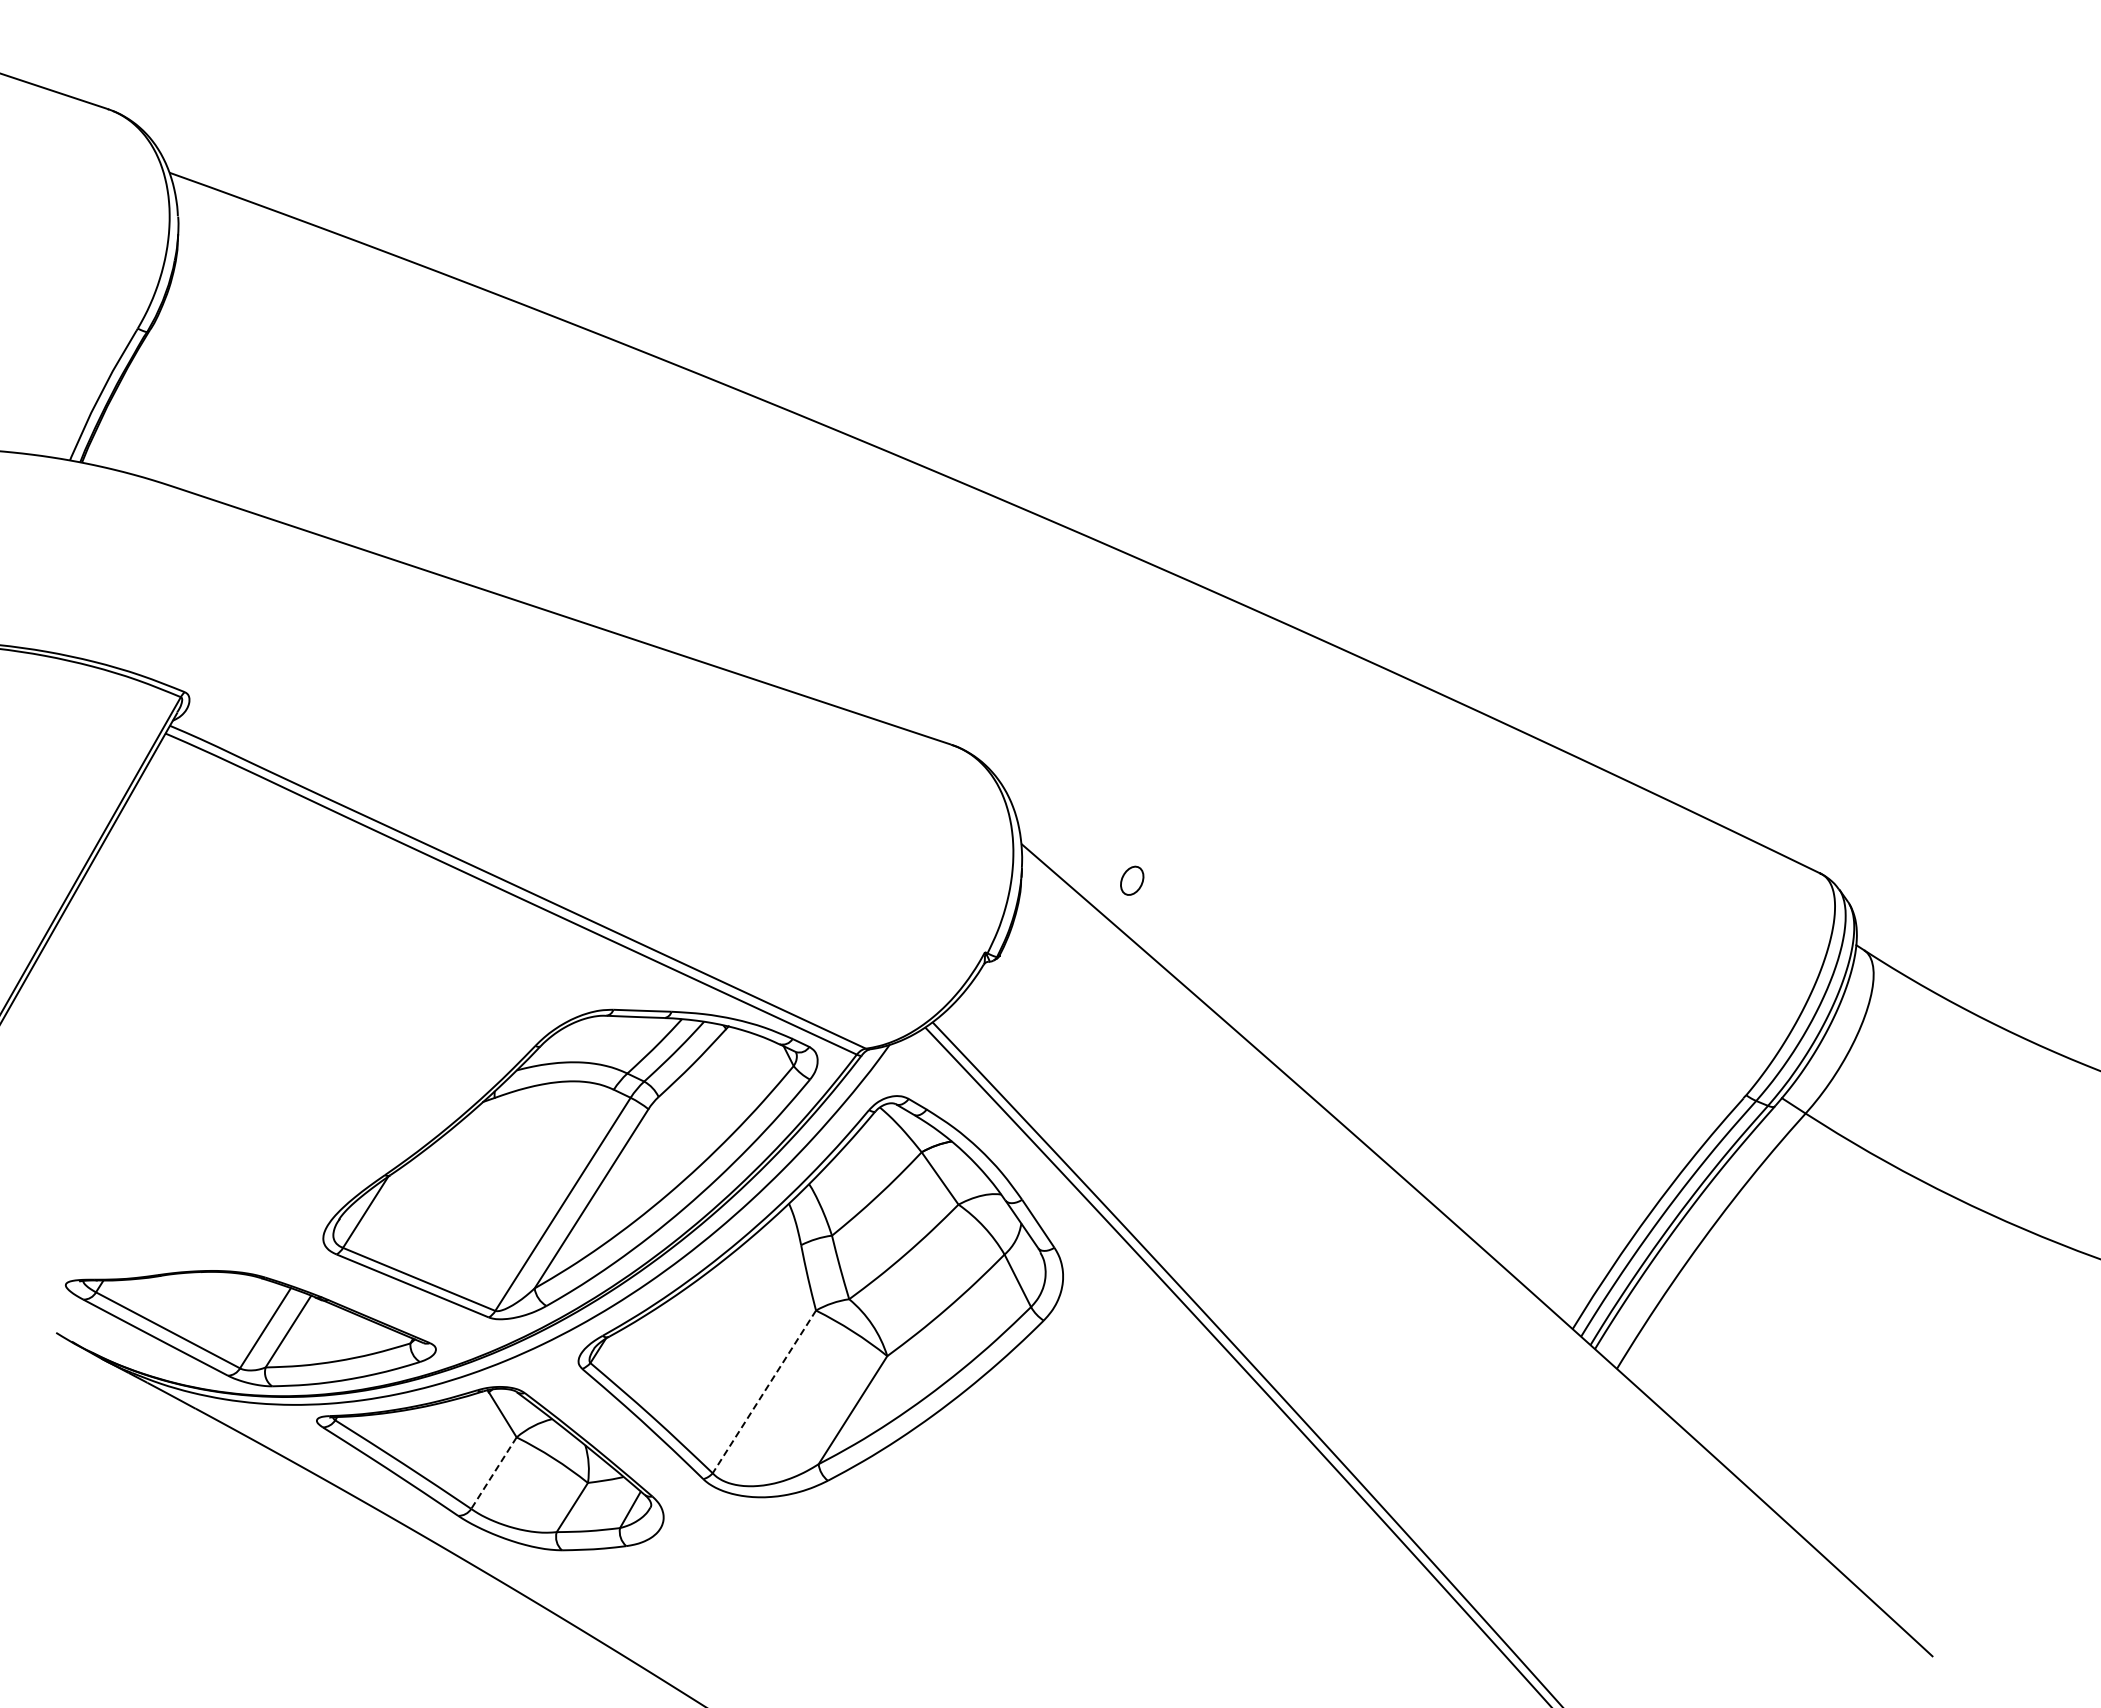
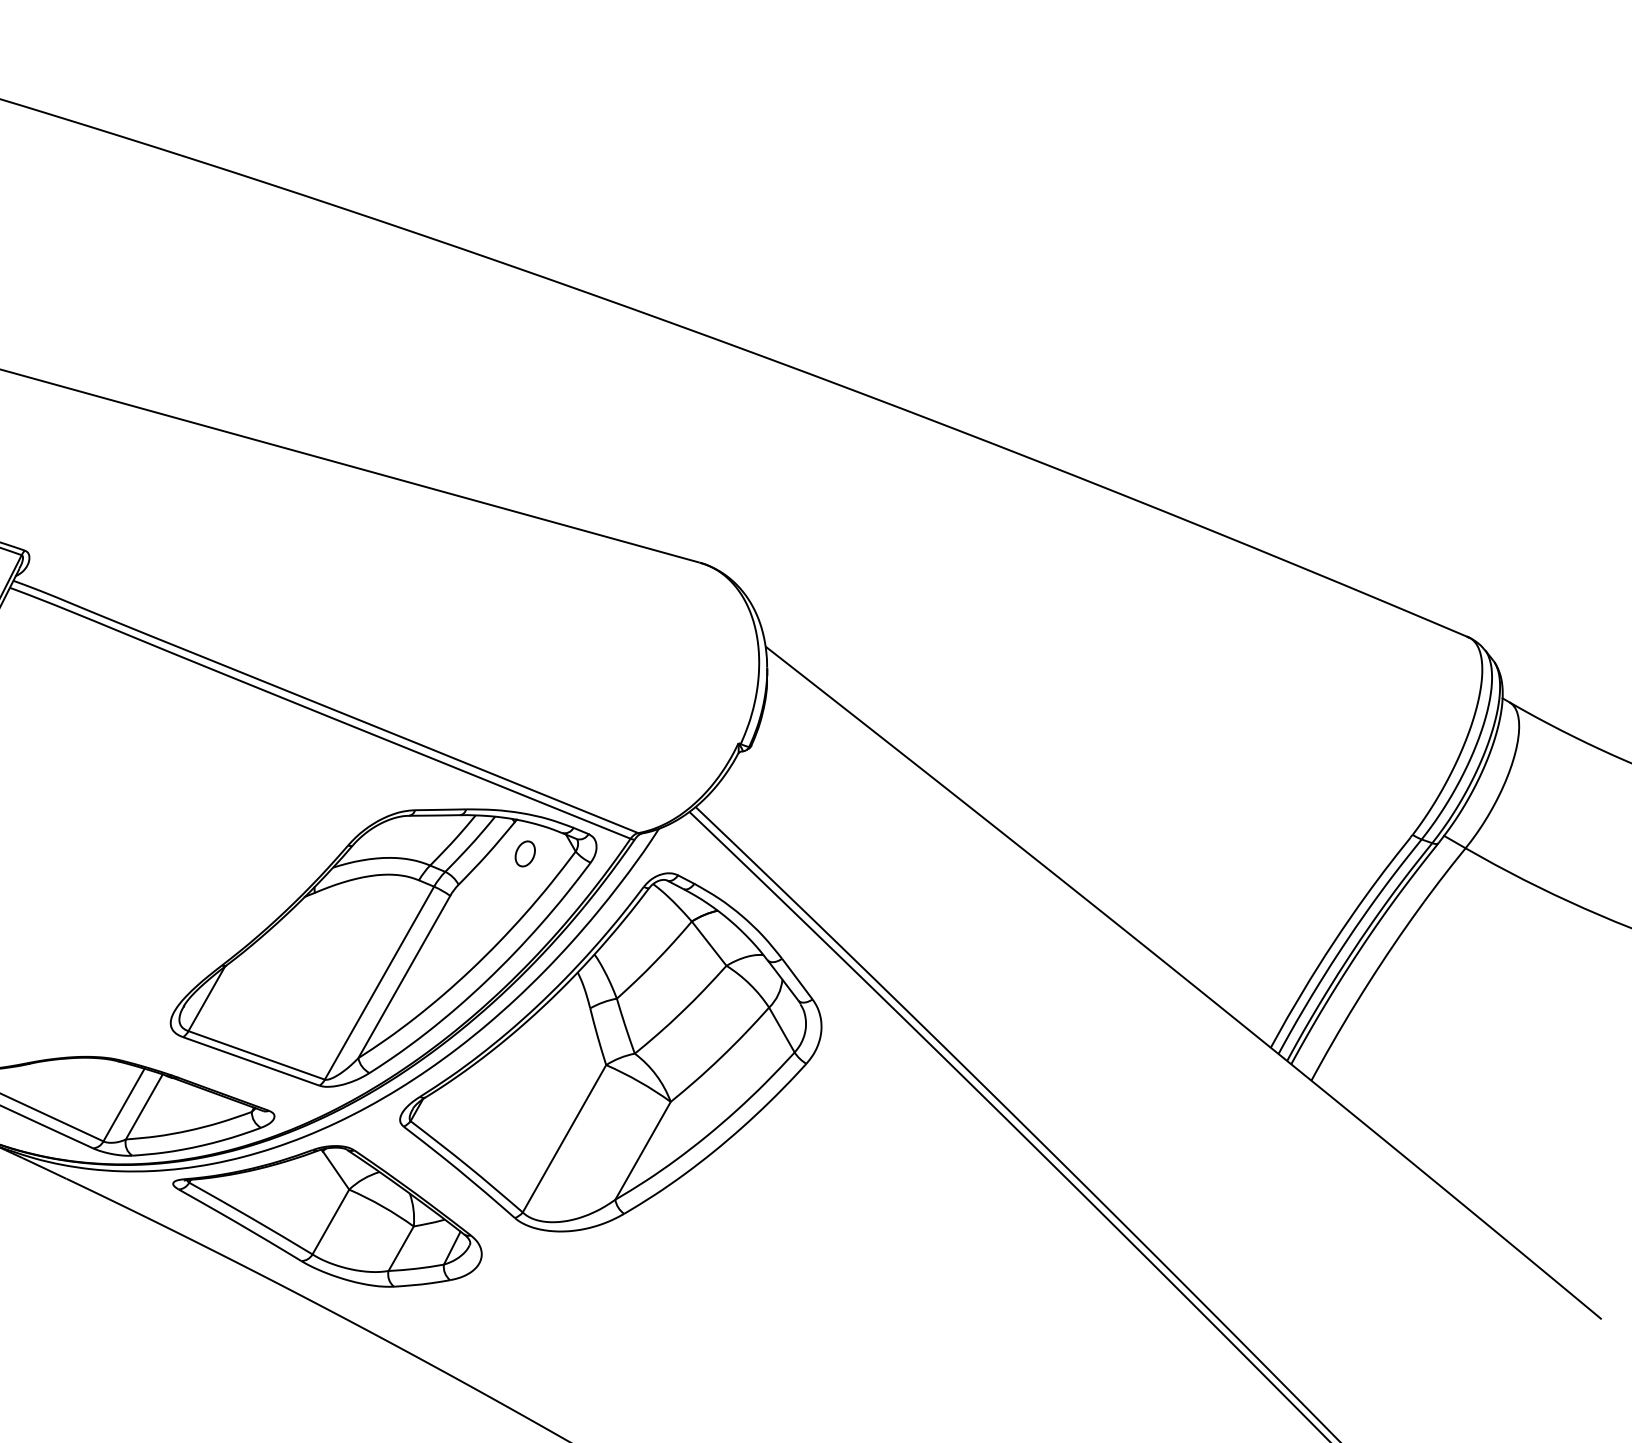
part: (1132, 880) -> (525, 853), moved
line: (764, 1392) -> (564, 1139), dashed -> solid
line: (493, 1473) -> (330, 1222), dashed -> solid

